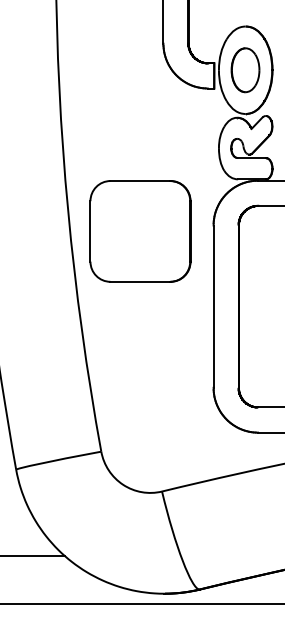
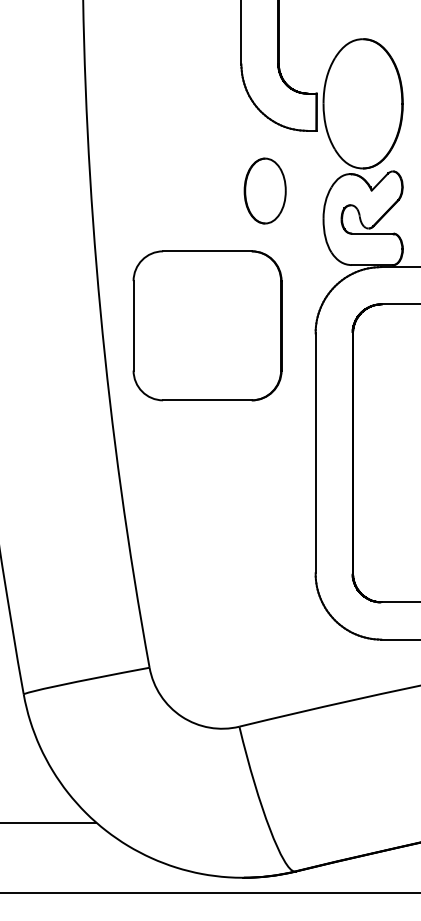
part: (245, 70) -> (265, 191), moved
part: (140, 231) -> (207, 325), moved

